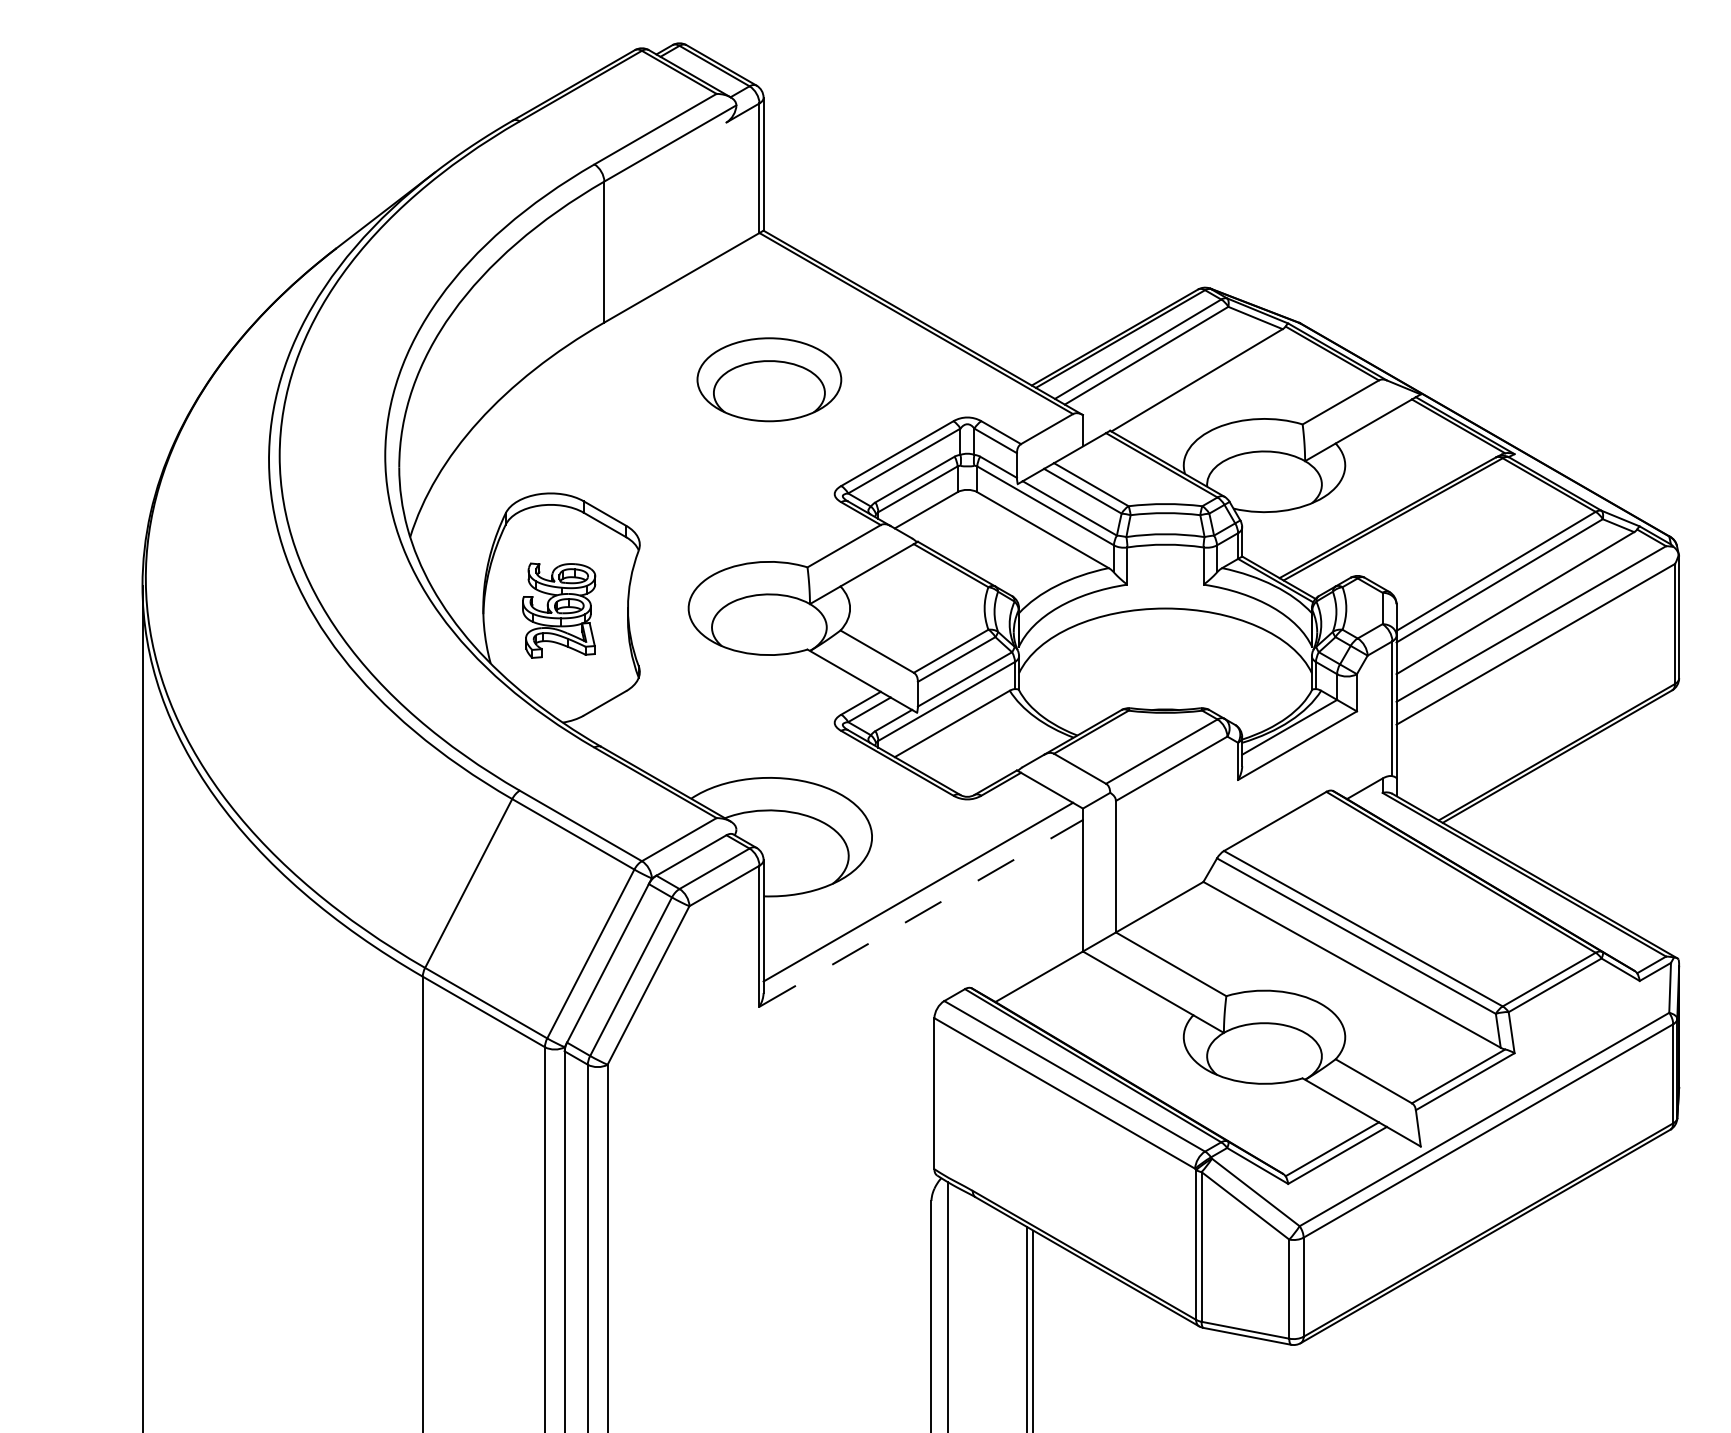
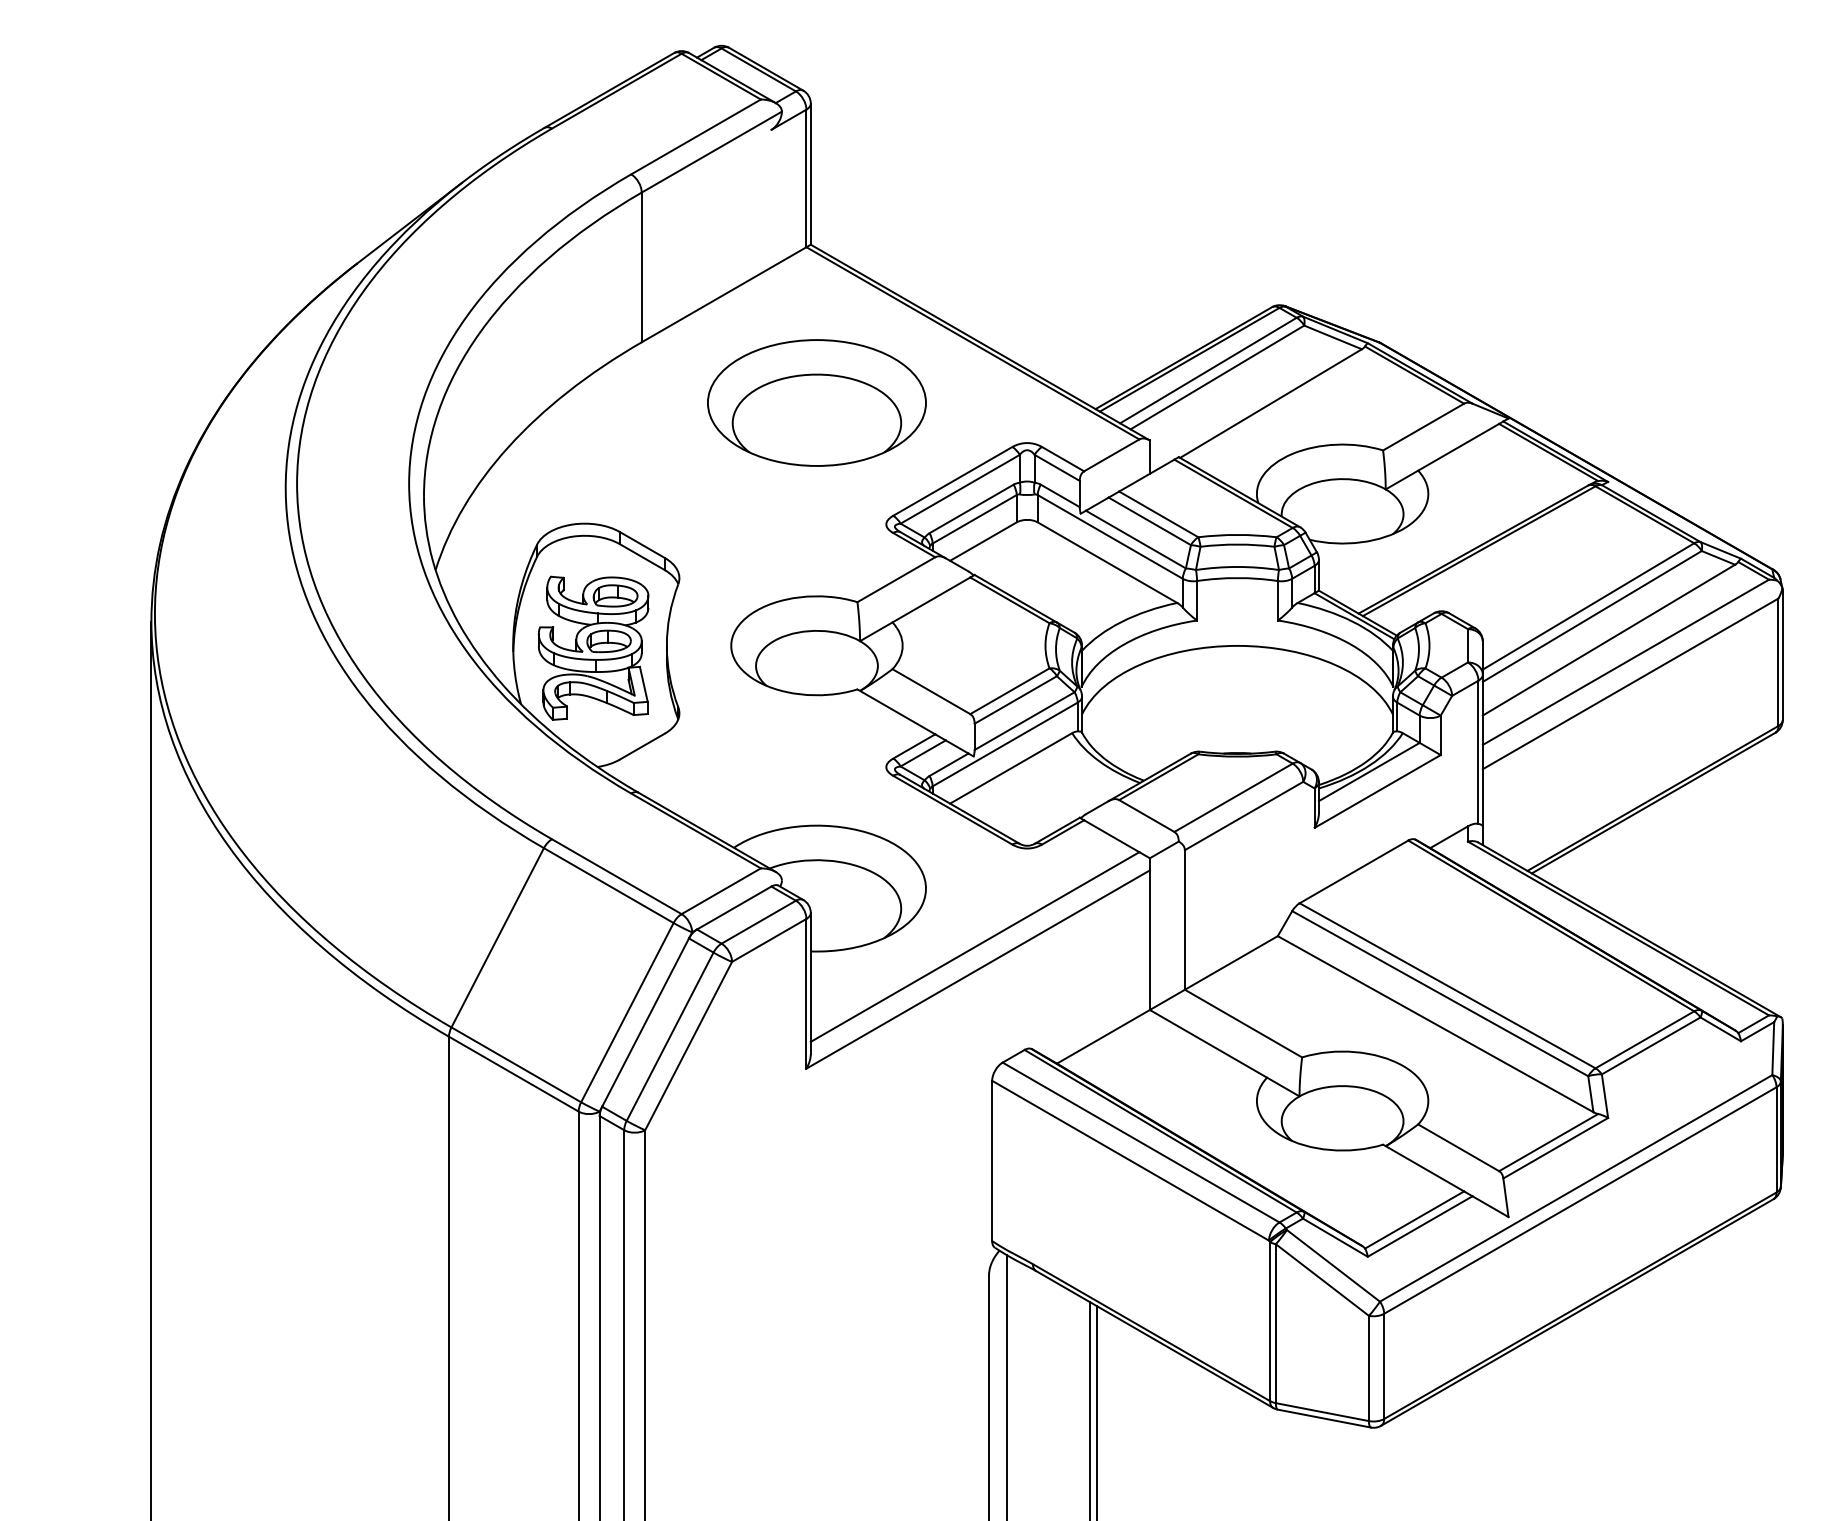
part: (768, 379) -> (816, 402), size x1.43
part: (558, 610) -> (593, 647), size x1.43
line: (921, 913) -> (978, 969), dashed -> solid

